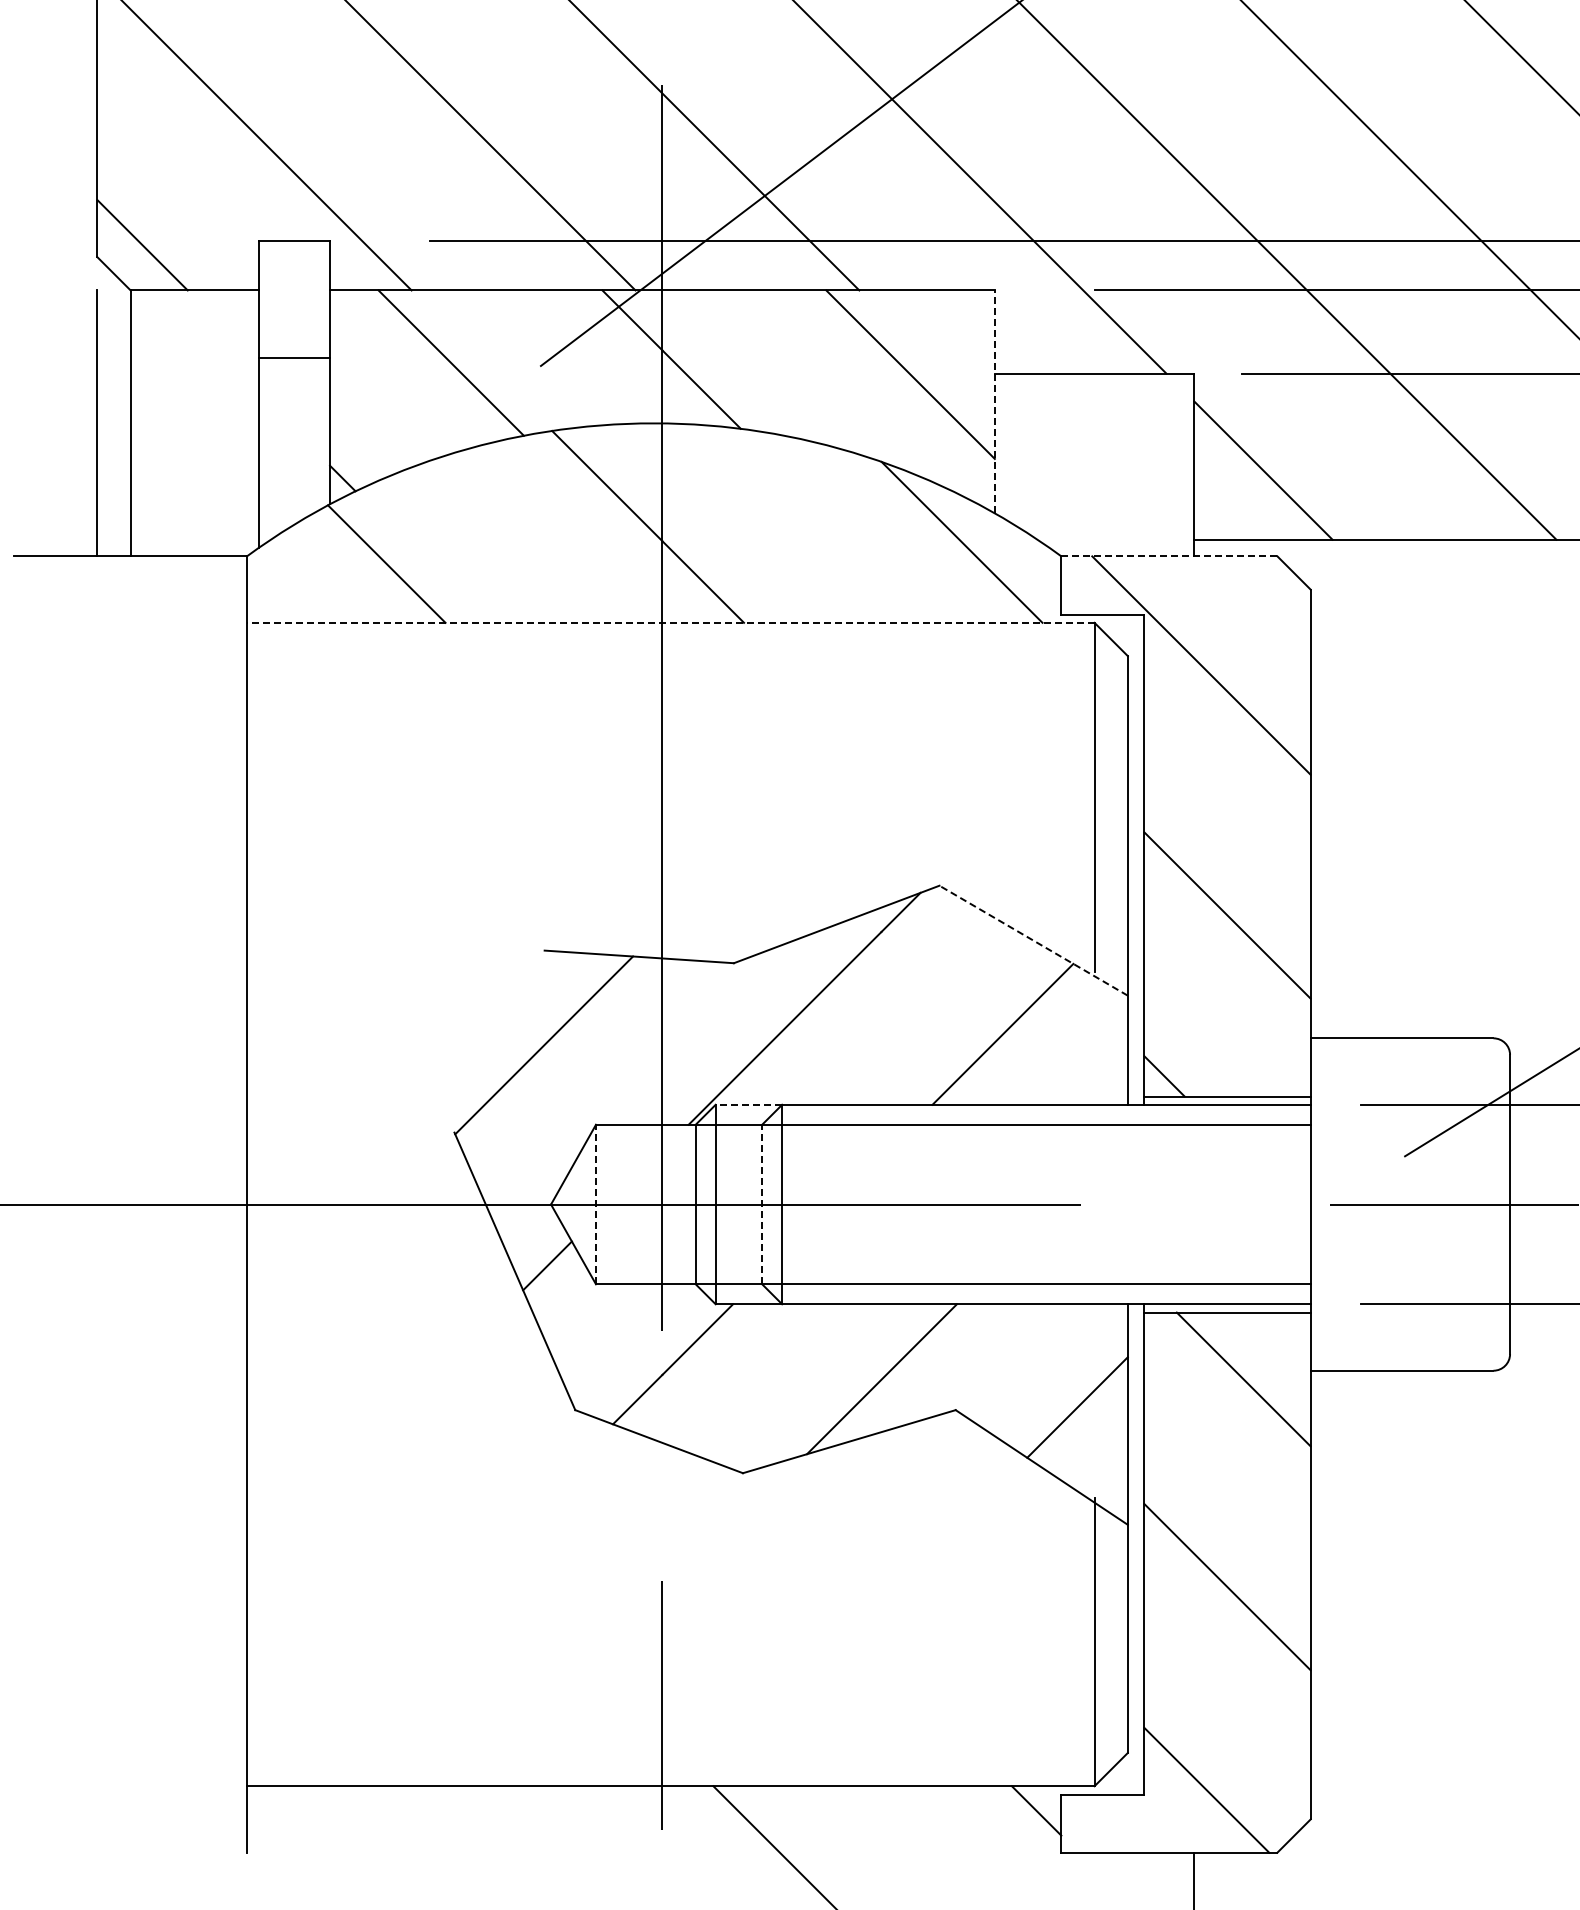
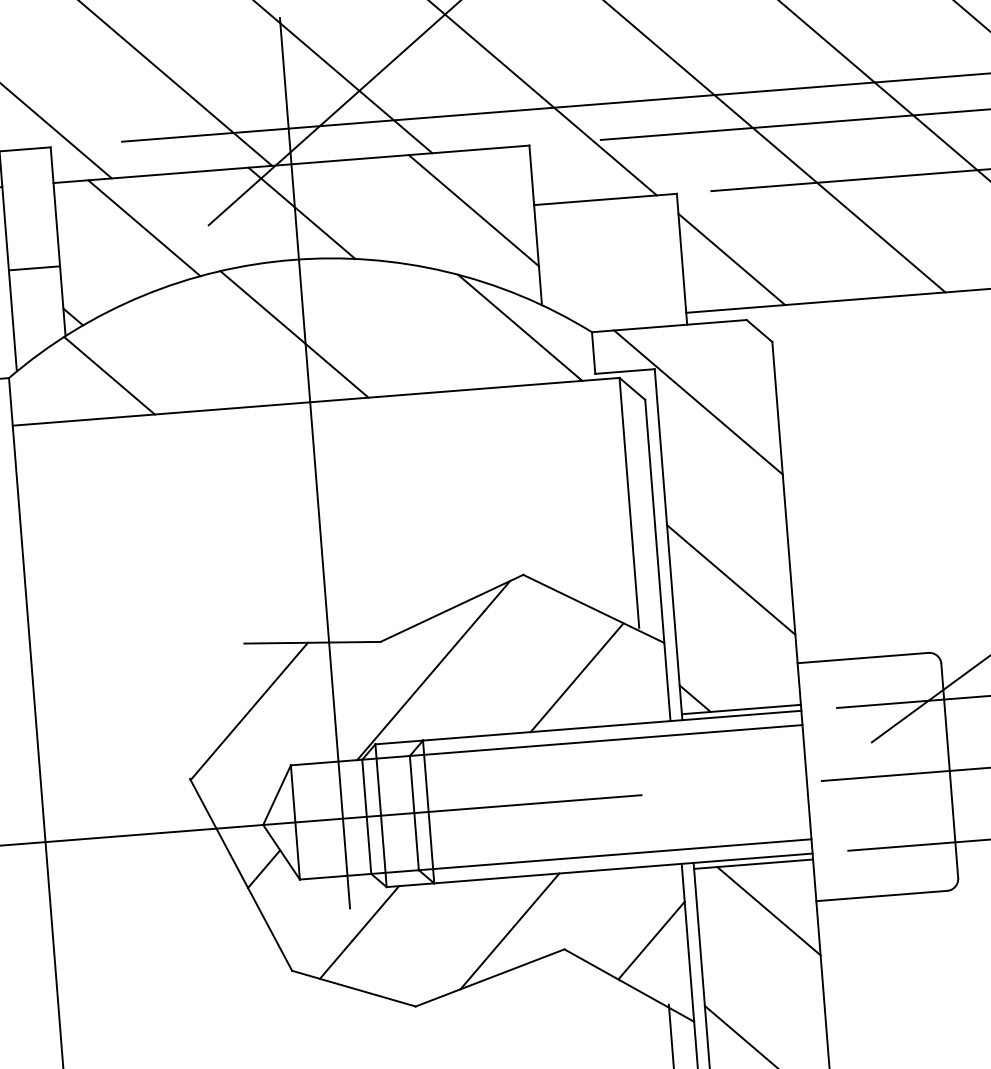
line: (294, 357) -> (34, 268), moved
line: (994, 401) -> (535, 225), dashed -> solid
line: (1169, 556) -> (669, 326), dashed -> solid
line: (670, 622) -> (315, 401), dashed -> solid
line: (1033, 940) -> (593, 608), dashed -> solid
line: (748, 1104) -> (398, 742), dashed -> solid
line: (596, 1204) -> (295, 822), dashed -> solid
line: (762, 1204) -> (414, 813), dashed -> solid

